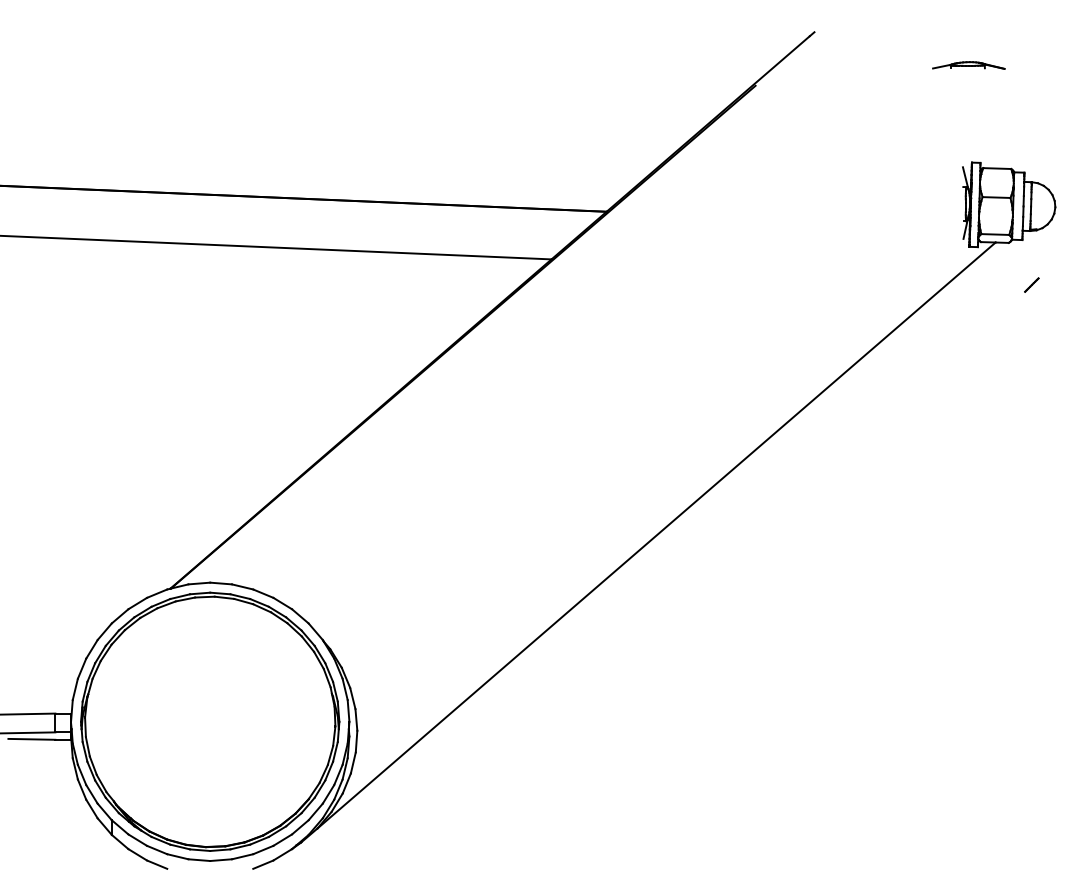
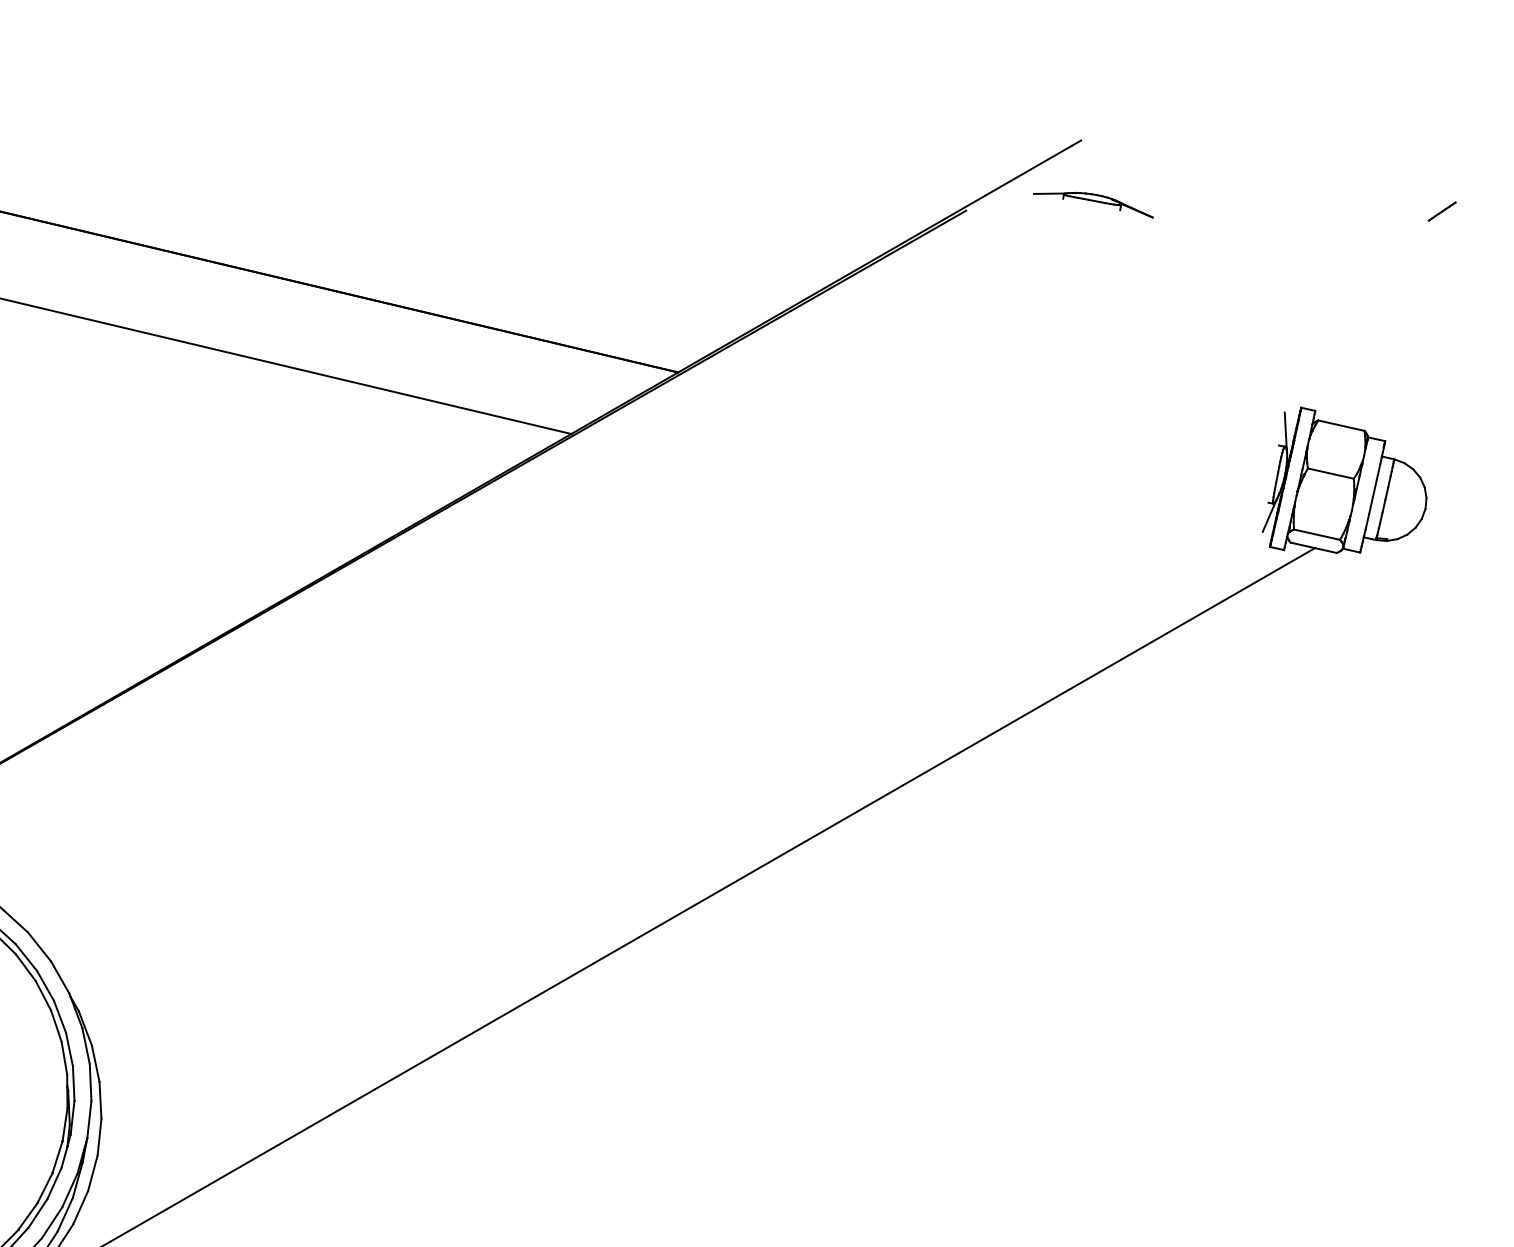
part: (968, 65) -> (1093, 200), moved
line: (1031, 284) -> (1441, 210), moved

